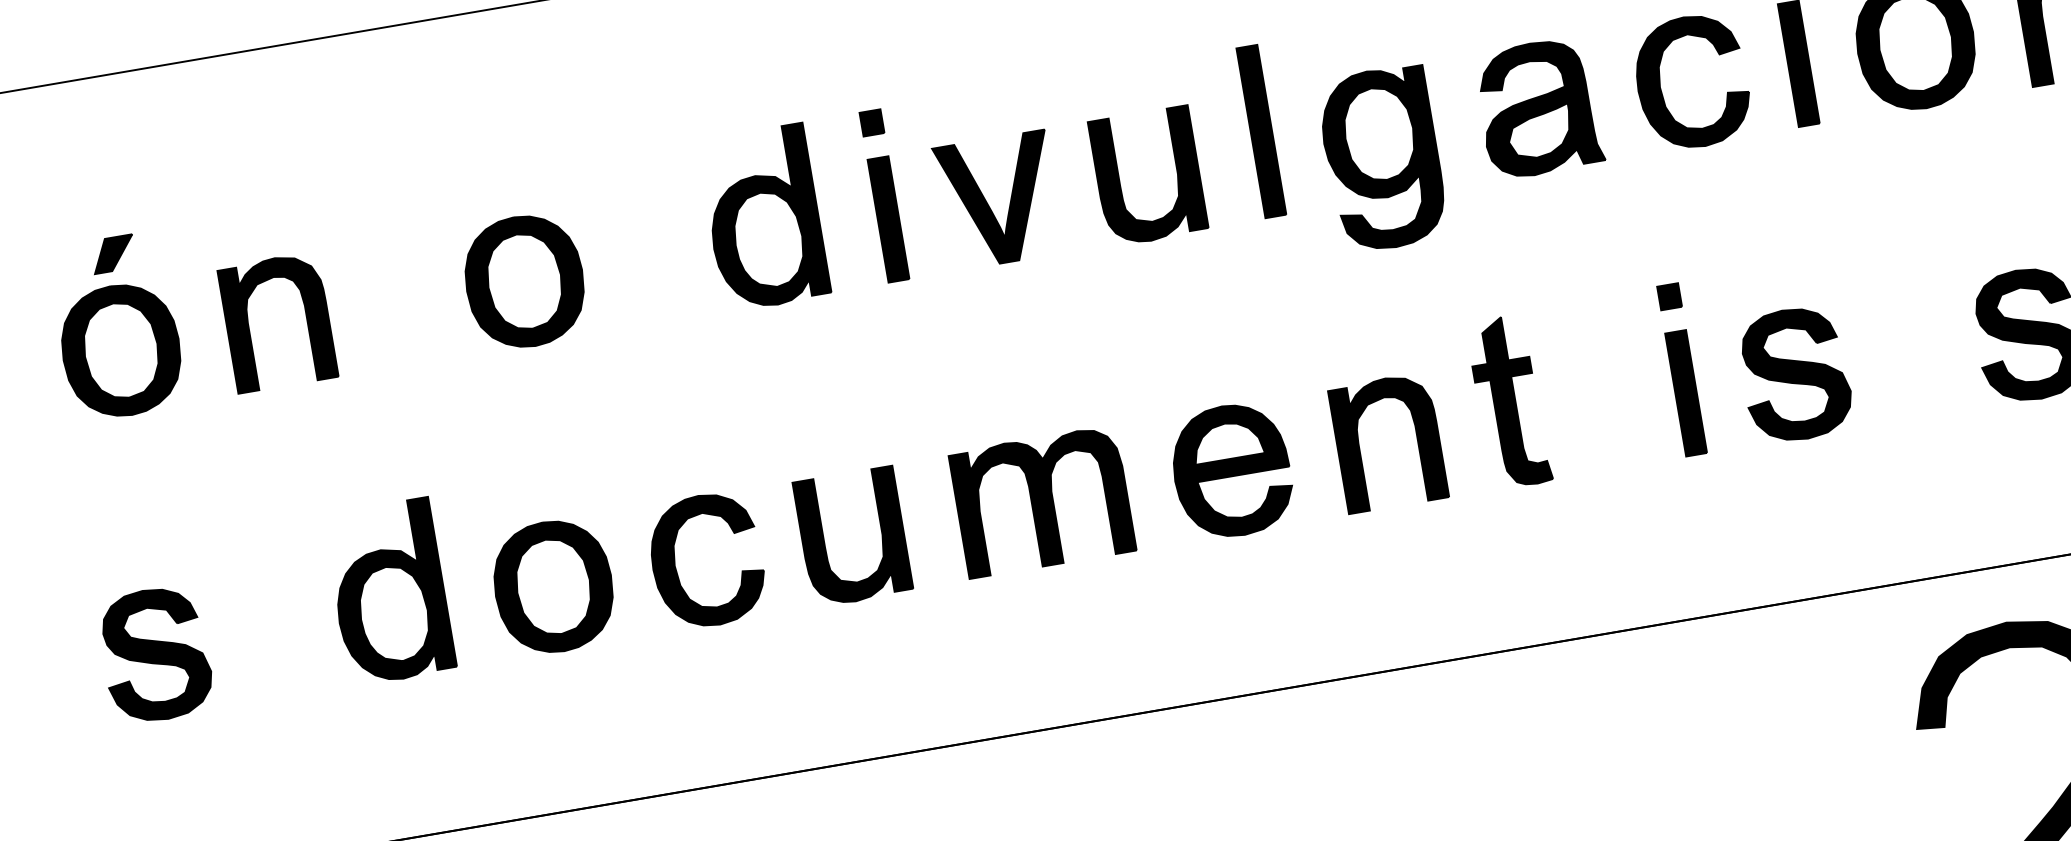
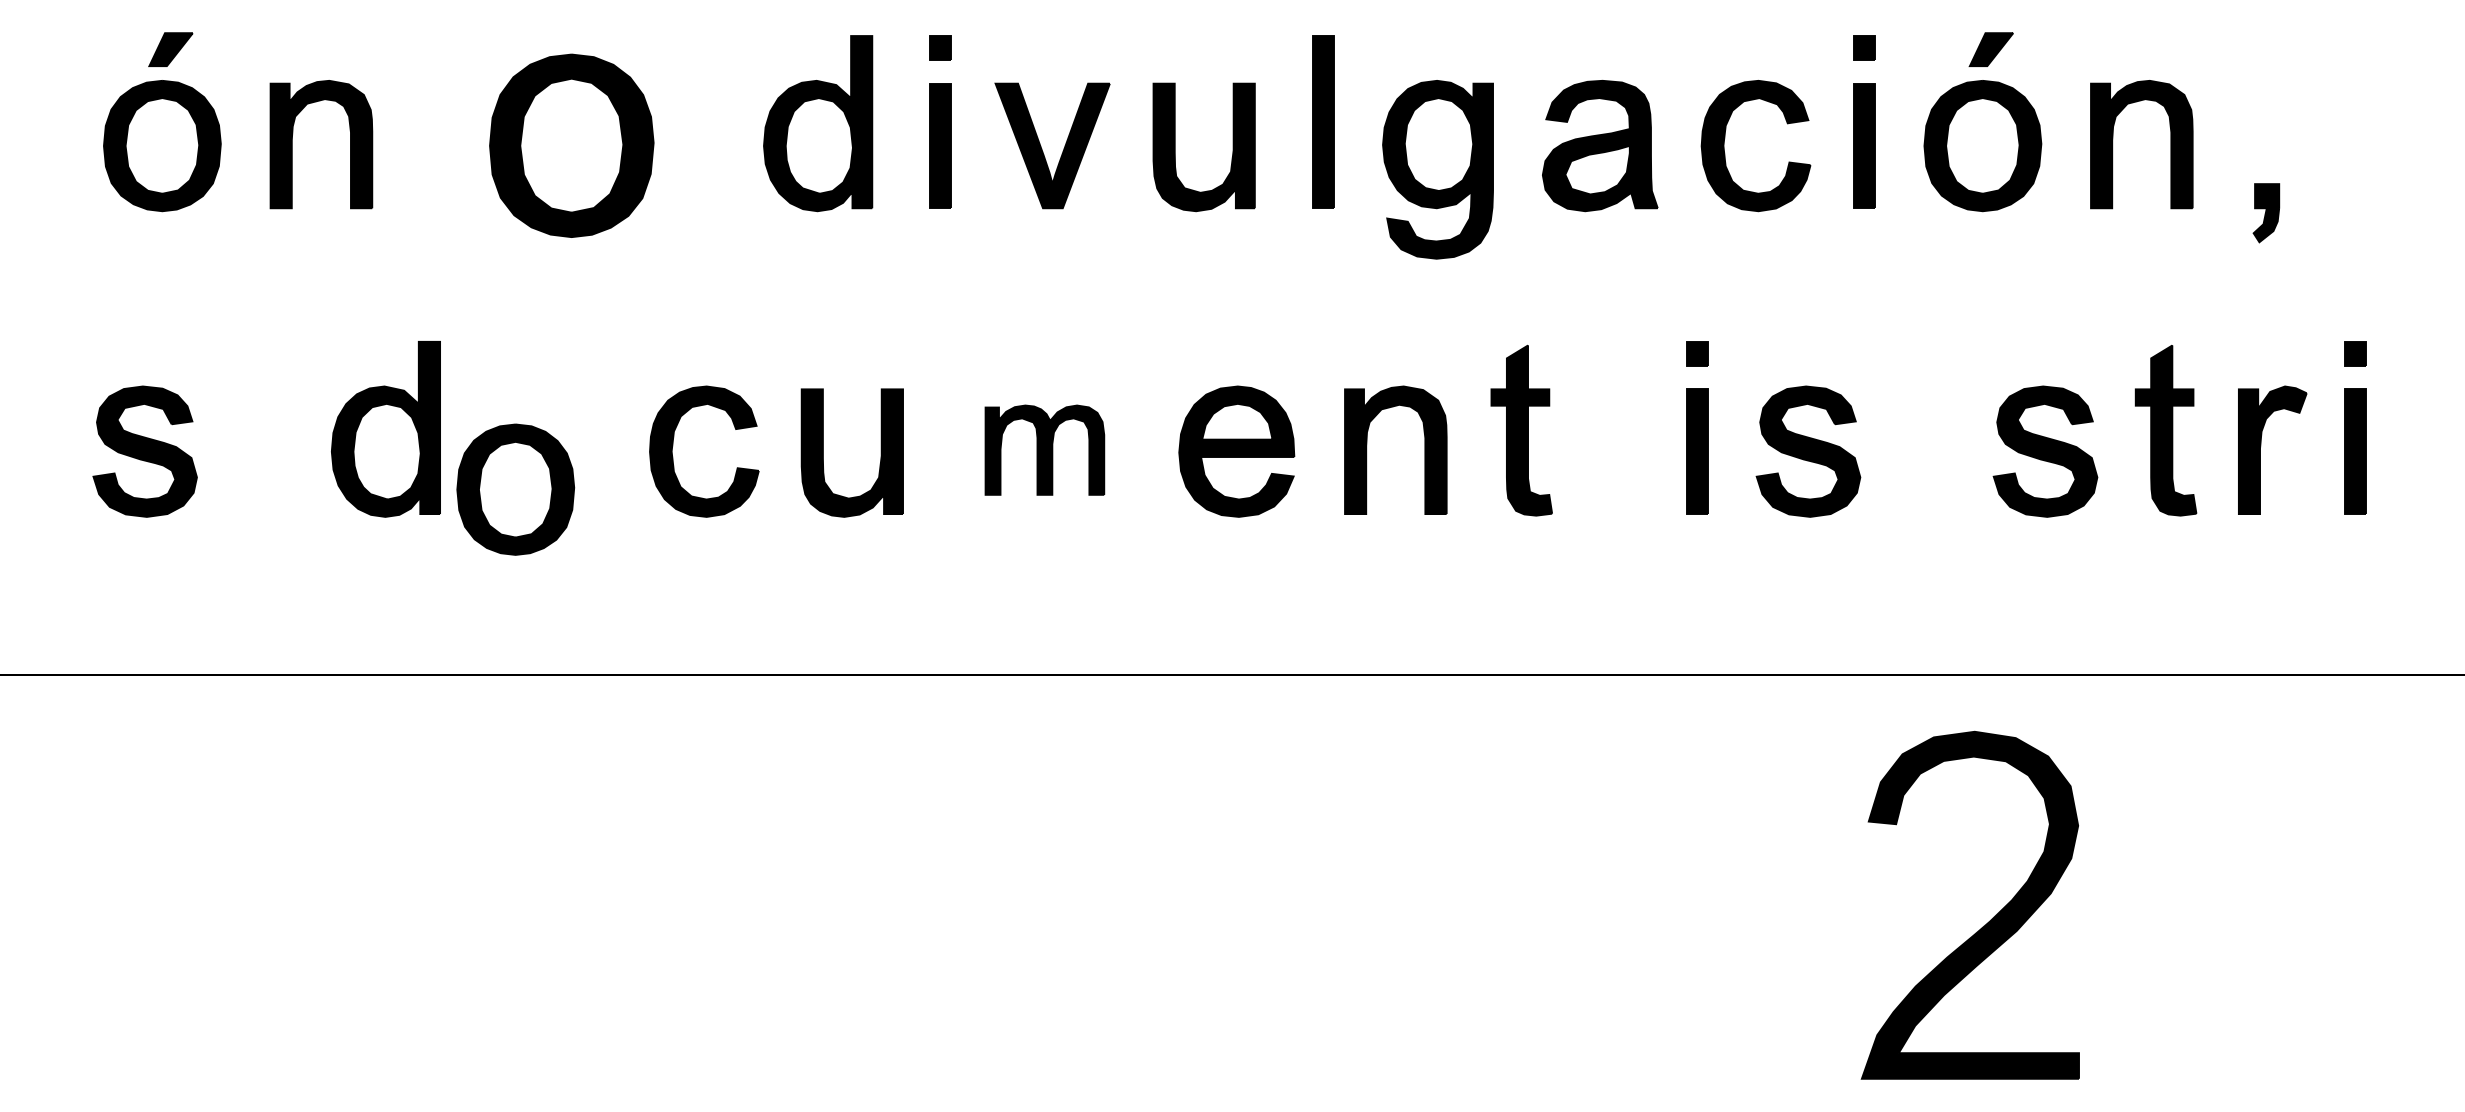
part: (524, 282) -> (571, 146), size x1.4
part: (1041, 501) -> (1044, 449), size x0.7
part: (553, 586) -> (515, 489), moved

